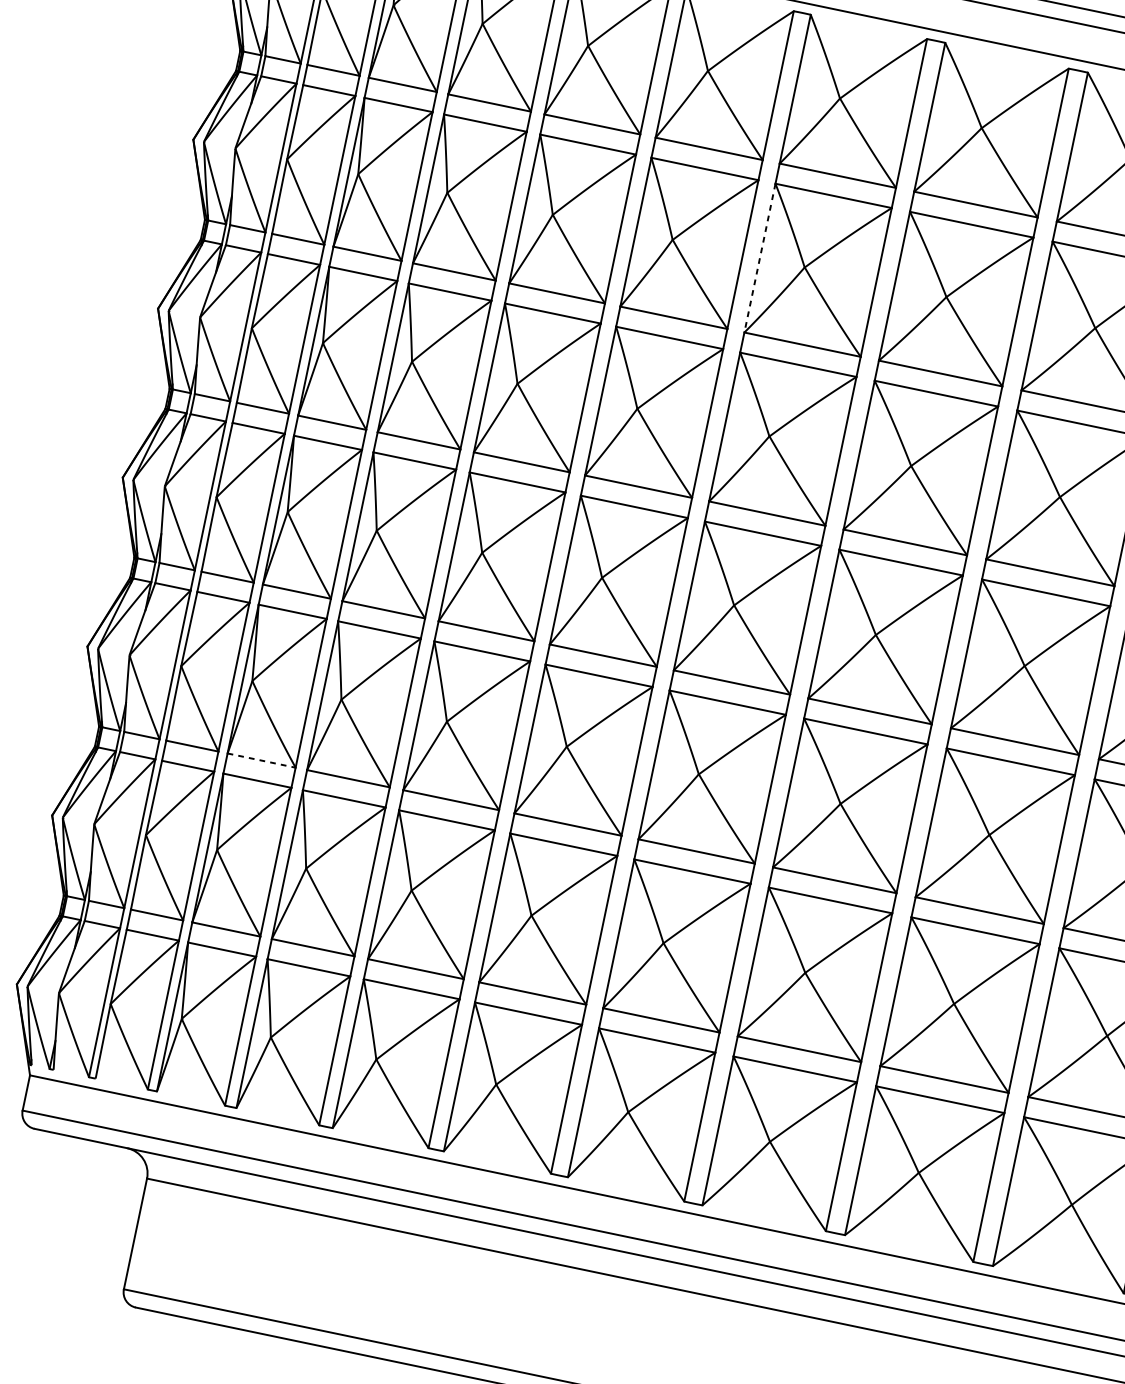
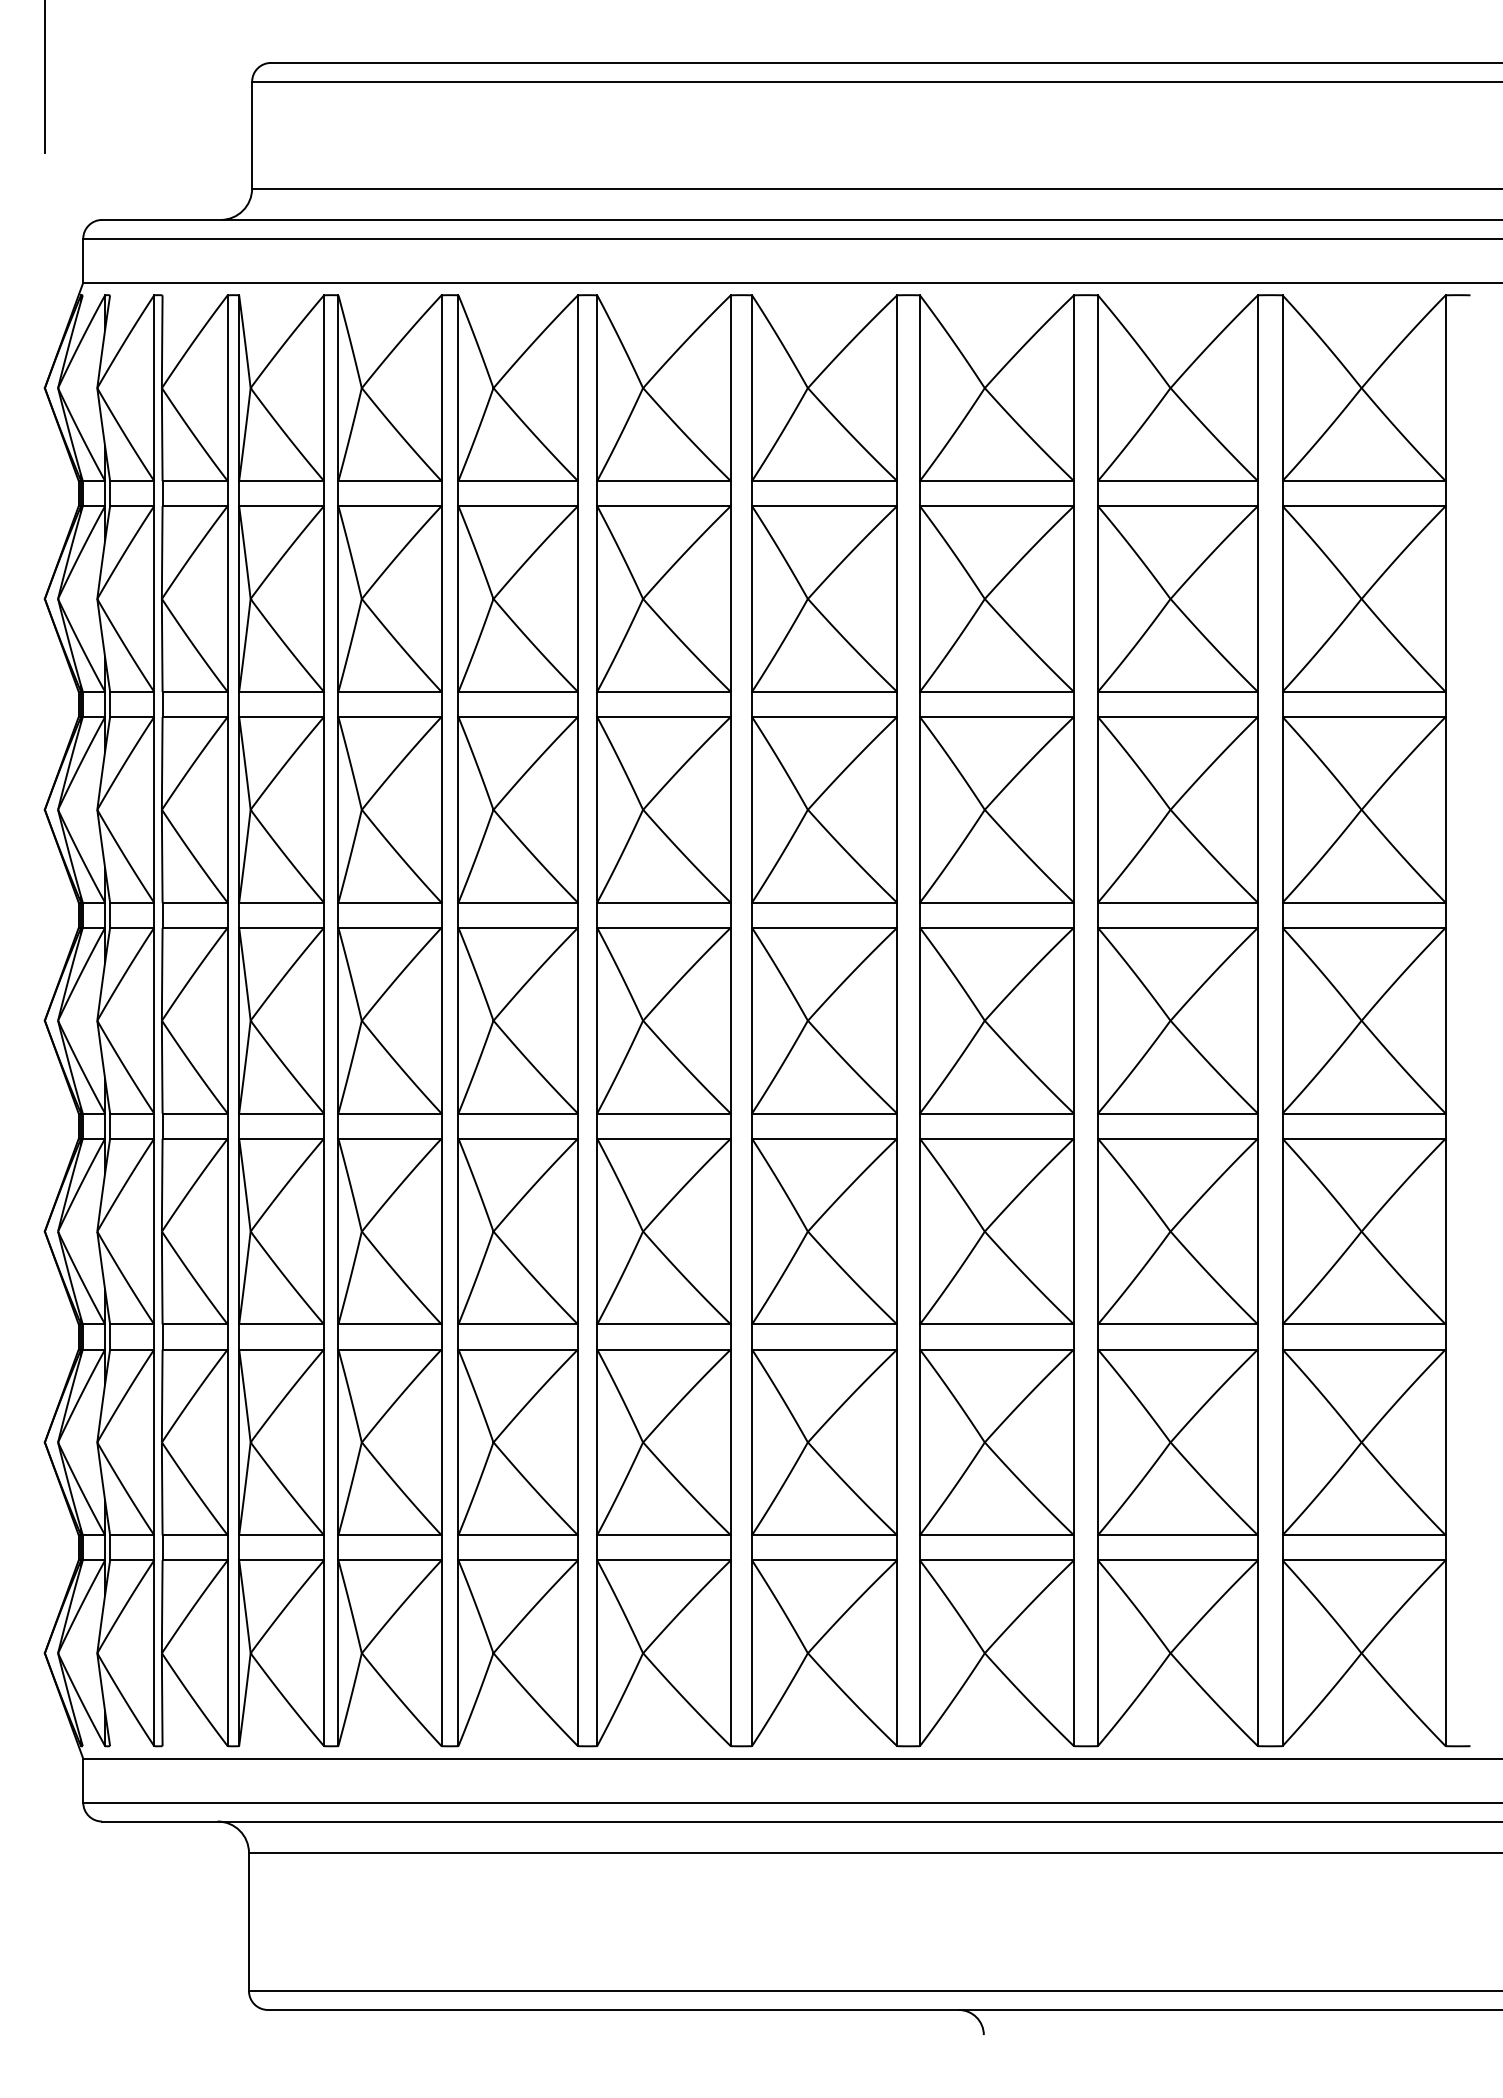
line: (760, 258) -> (752, 599), dashed -> solid
line: (262, 760) -> (282, 1324), dashed -> solid

